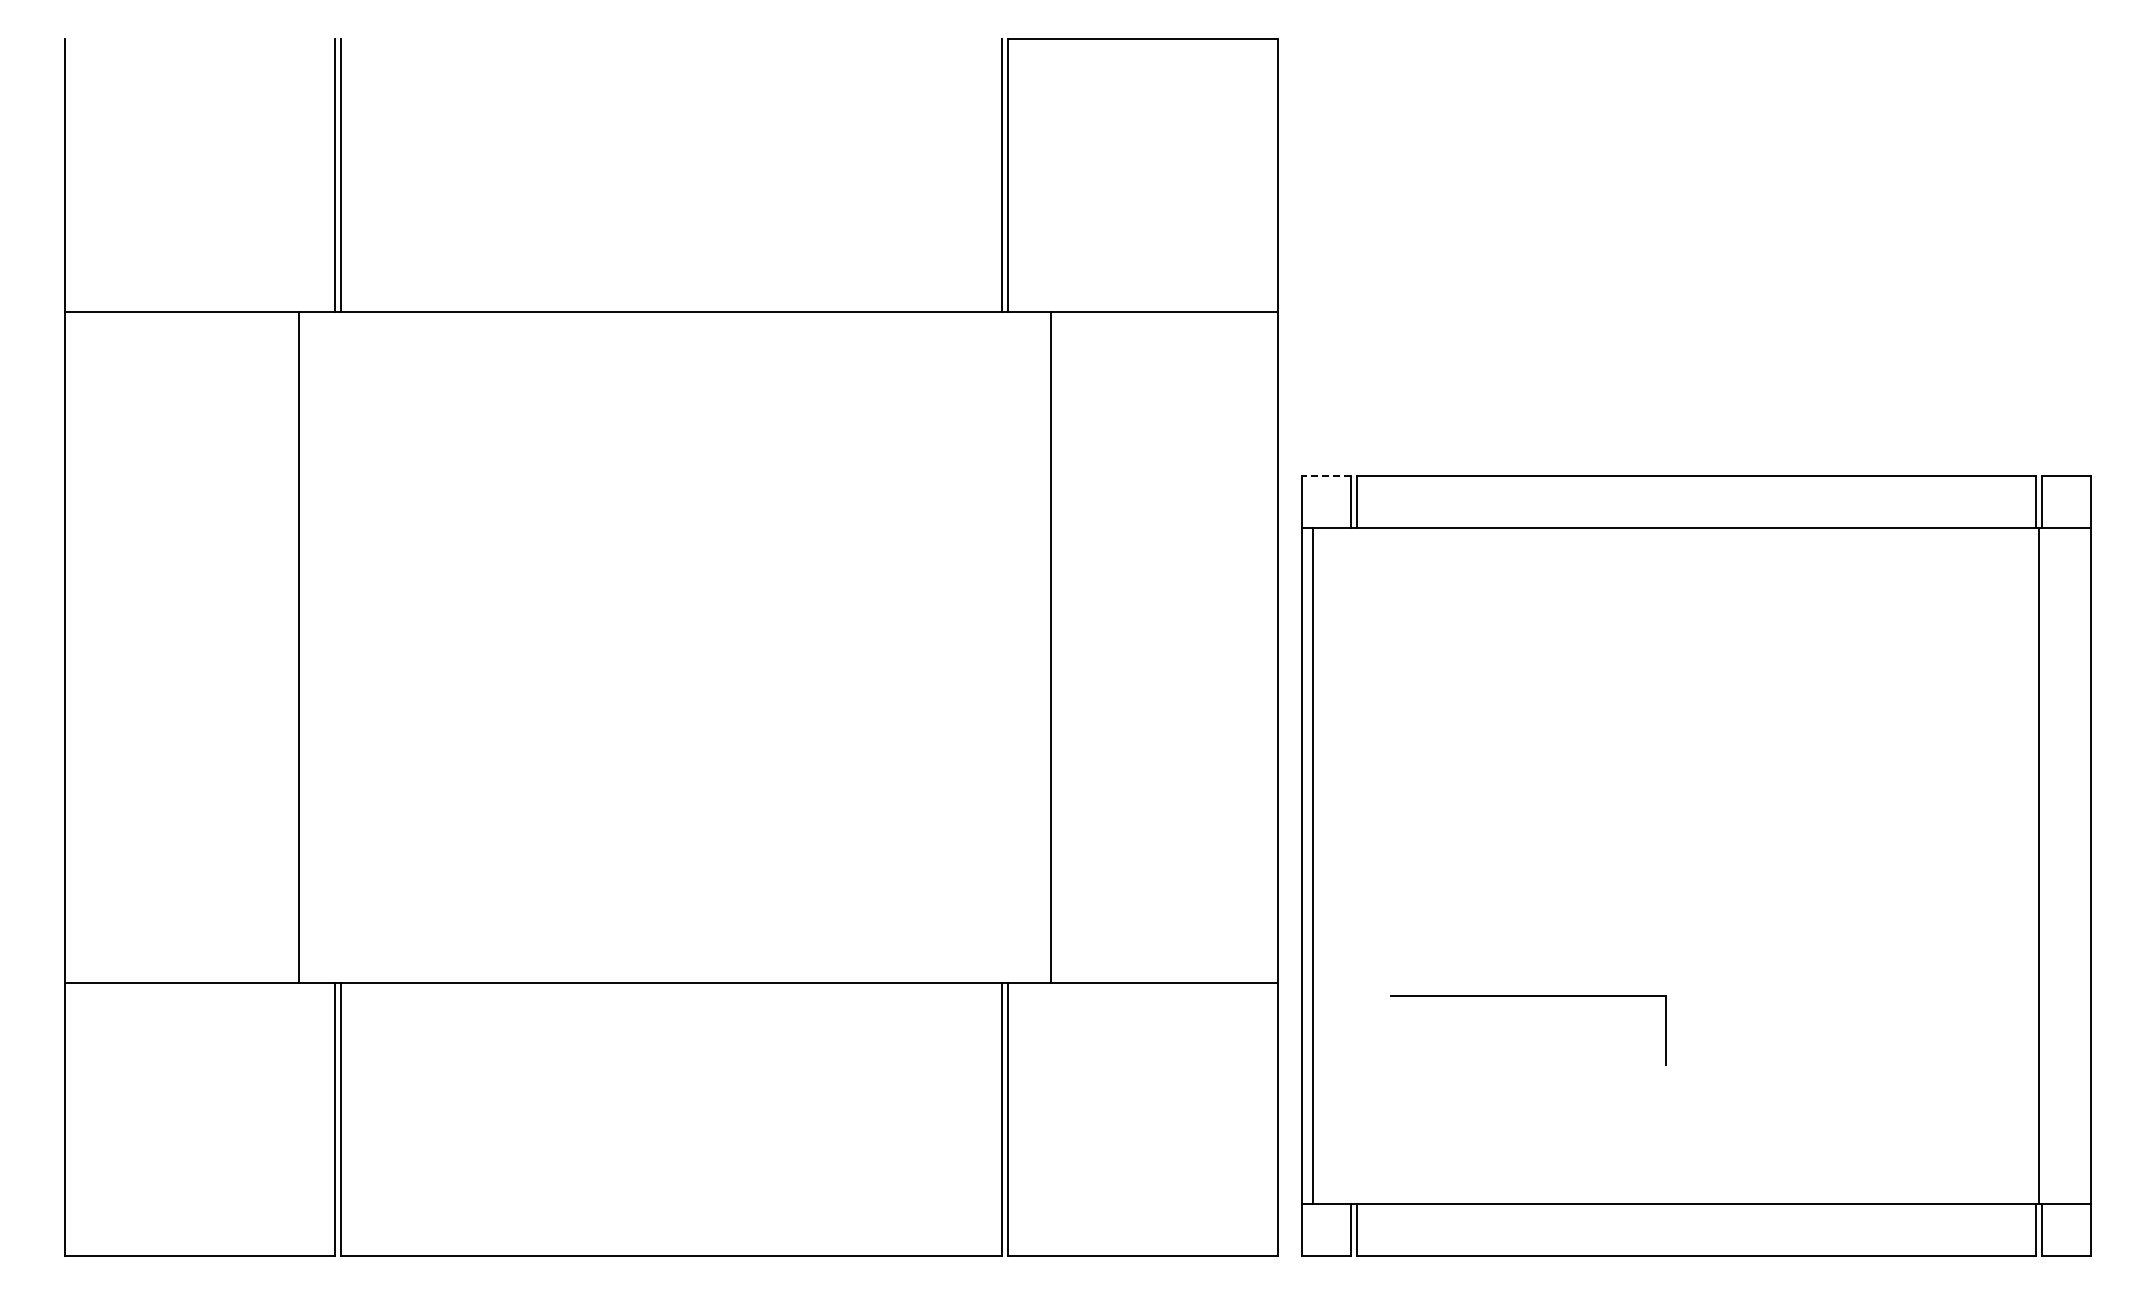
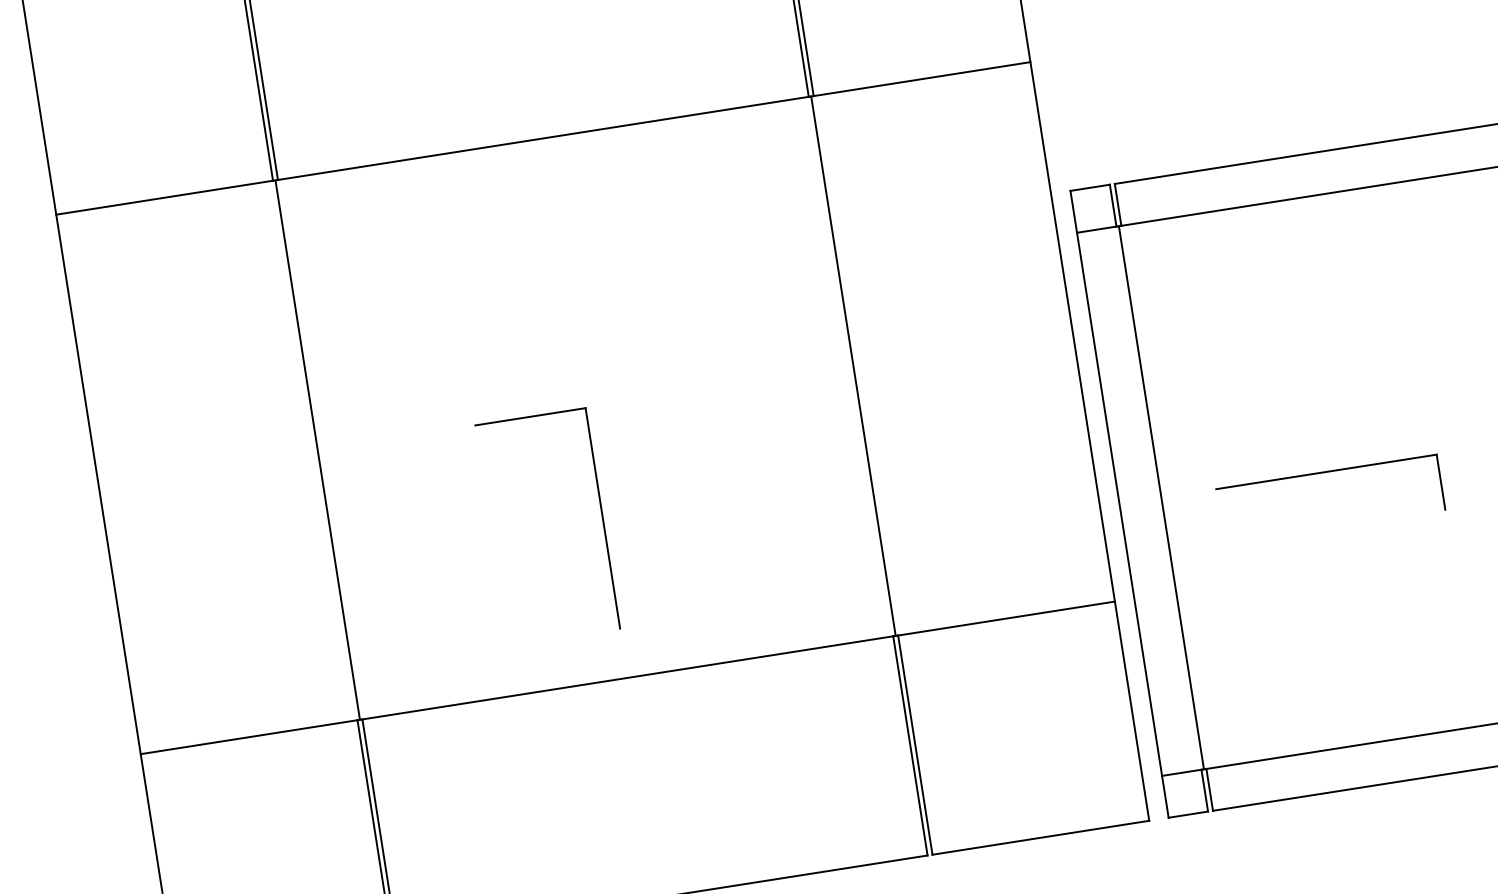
line: (1326, 475) -> (1090, 187), dashed -> solid
line: (298, 647) -> (317, 450), moved
line: (1050, 647) -> (853, 366), moved
part: (670, 784) -> (602, 518), added
line: (1312, 865) -> (1161, 497), moved
part: (1528, 996) -> (1326, 472), moved

